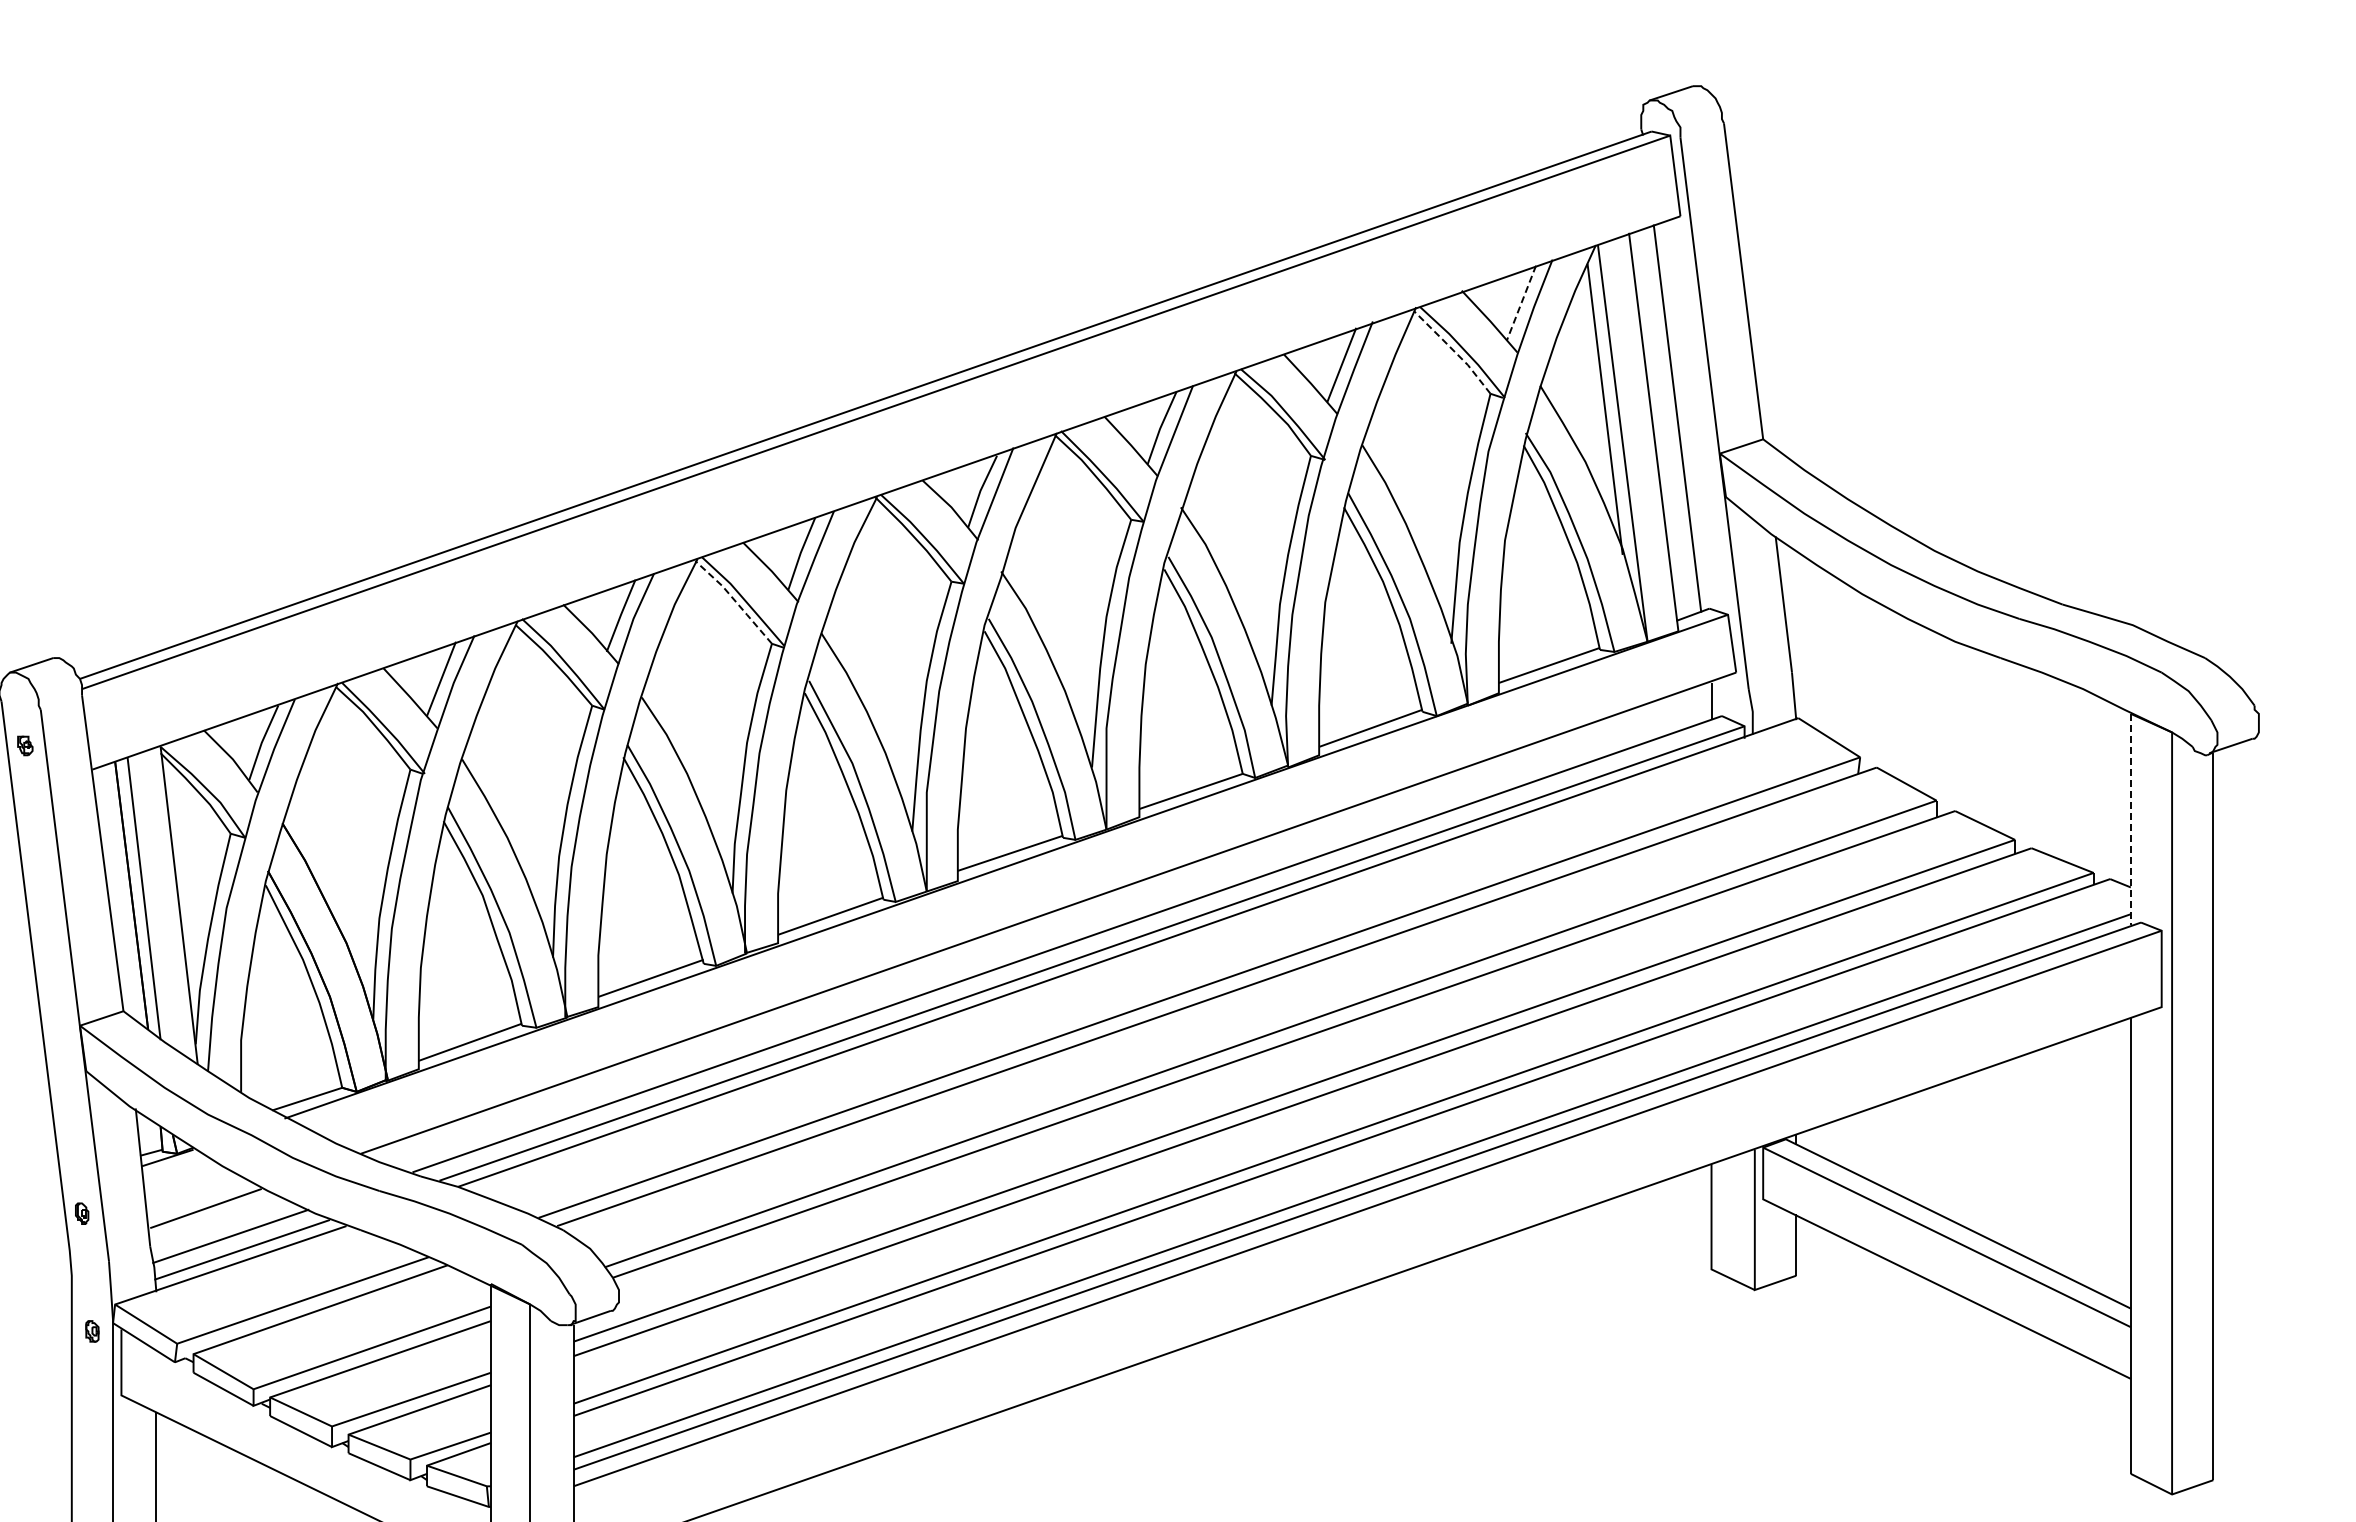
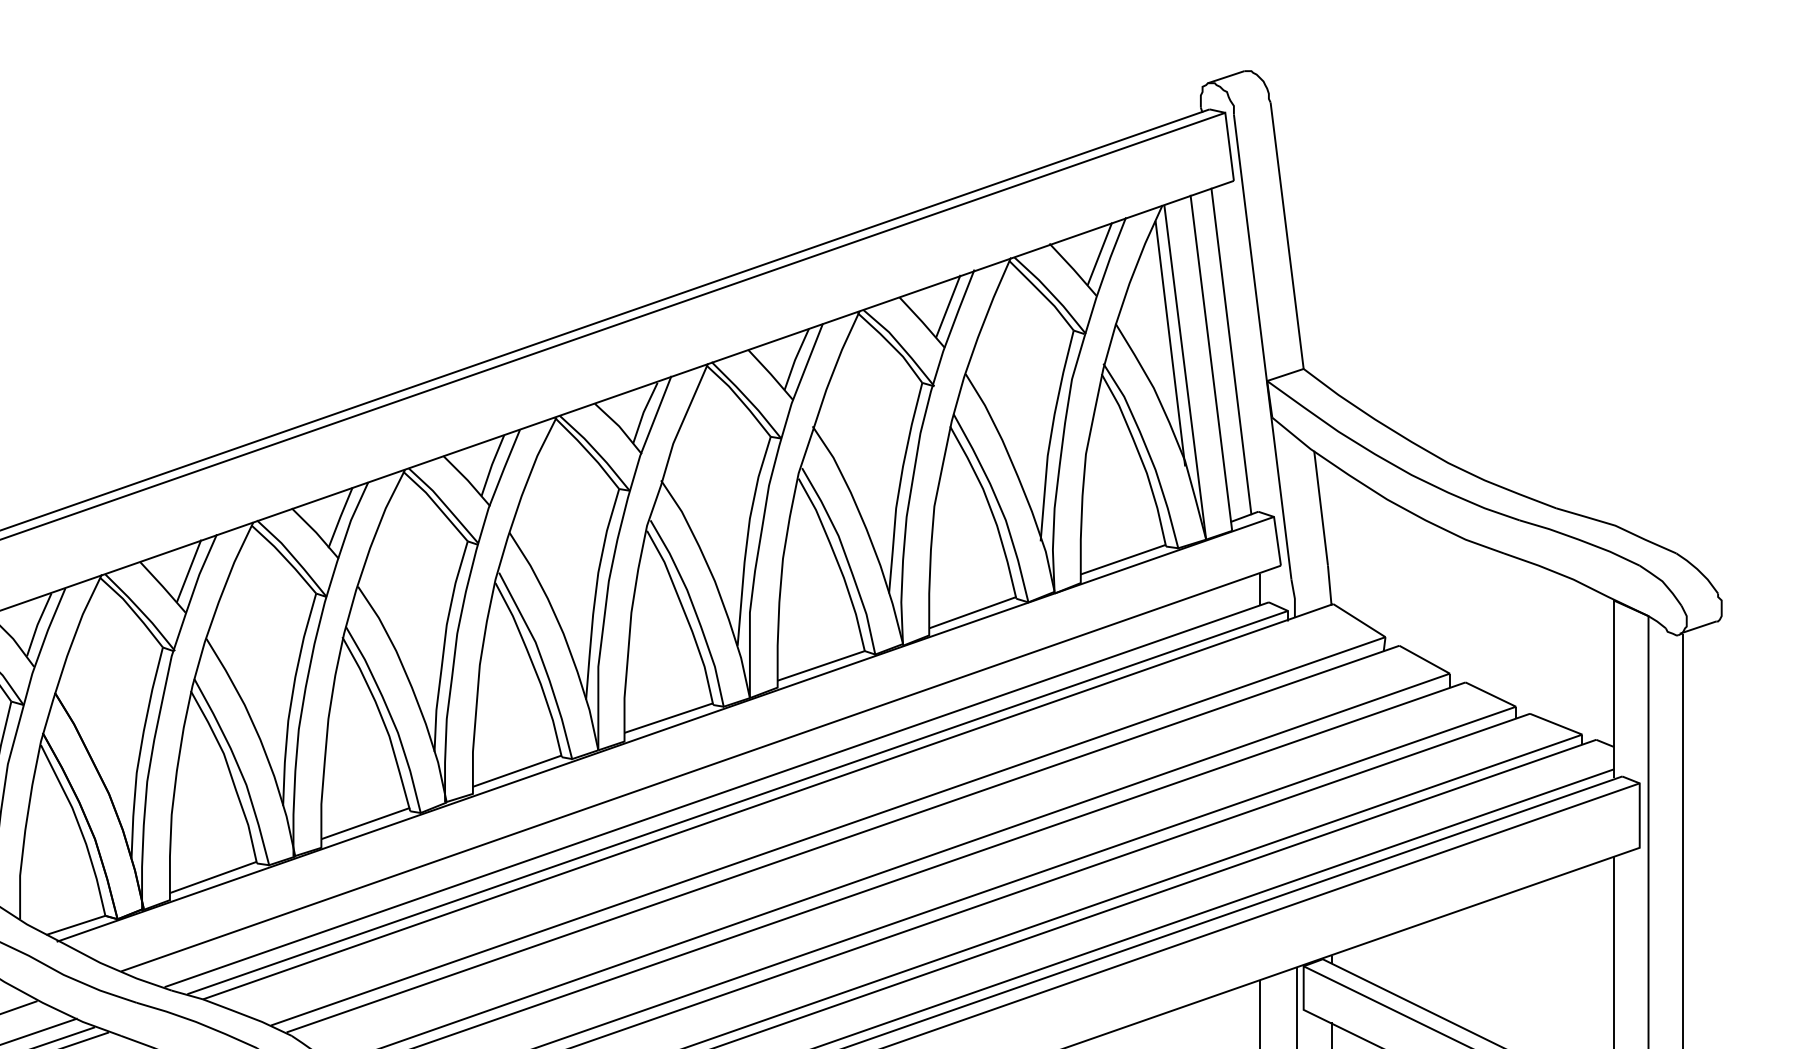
line: (1521, 302) -> (1099, 253), dashed -> solid
line: (1453, 350) -> (1042, 294), dashed -> solid
line: (735, 601) -> (437, 505), dashed -> solid
line: (2130, 819) -> (1613, 689), dashed -> solid

